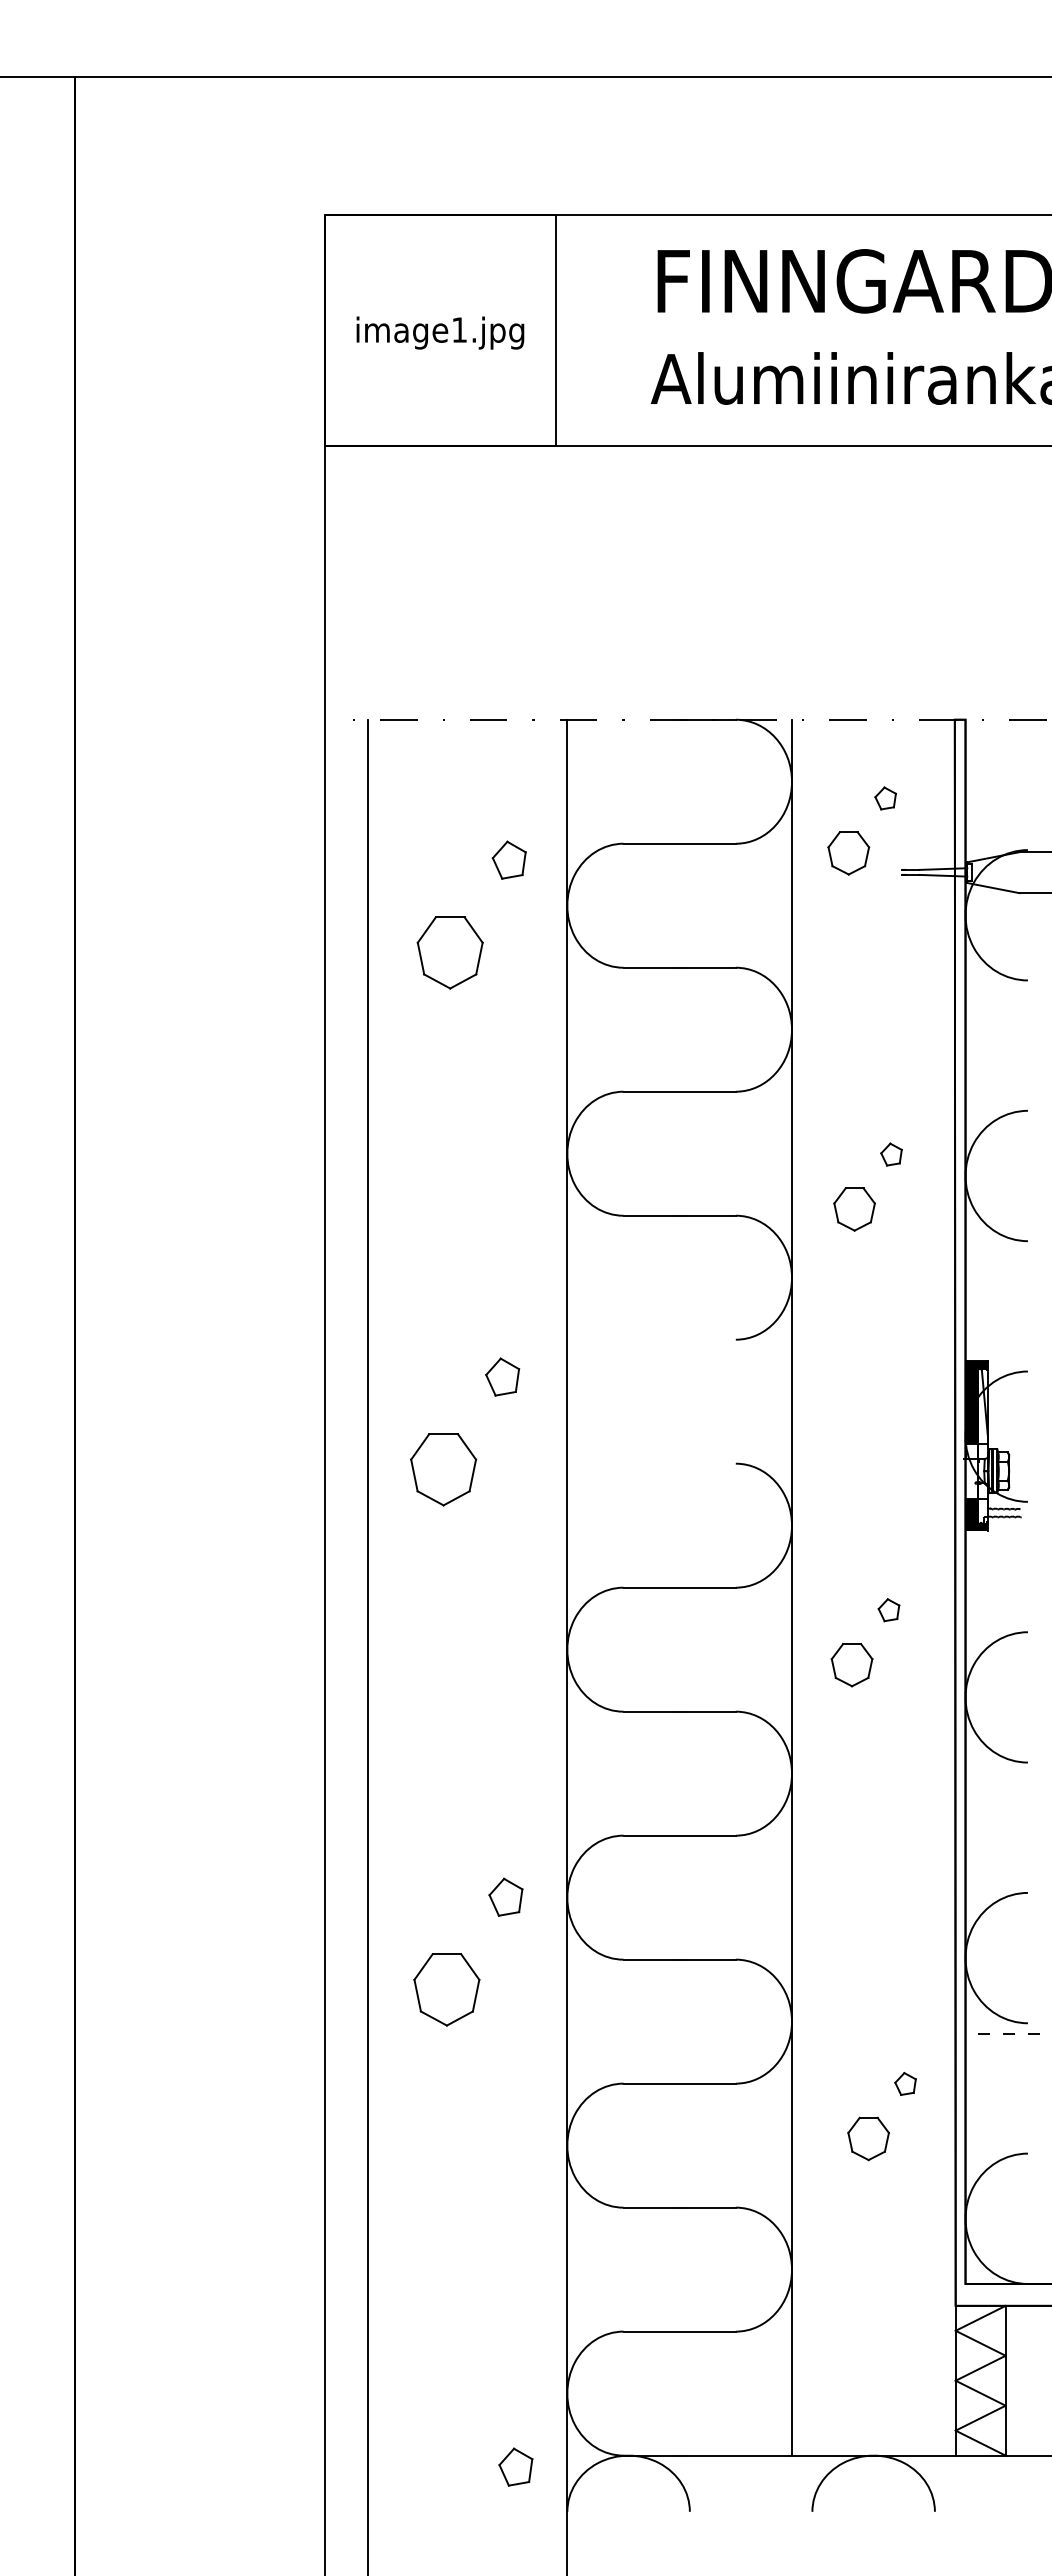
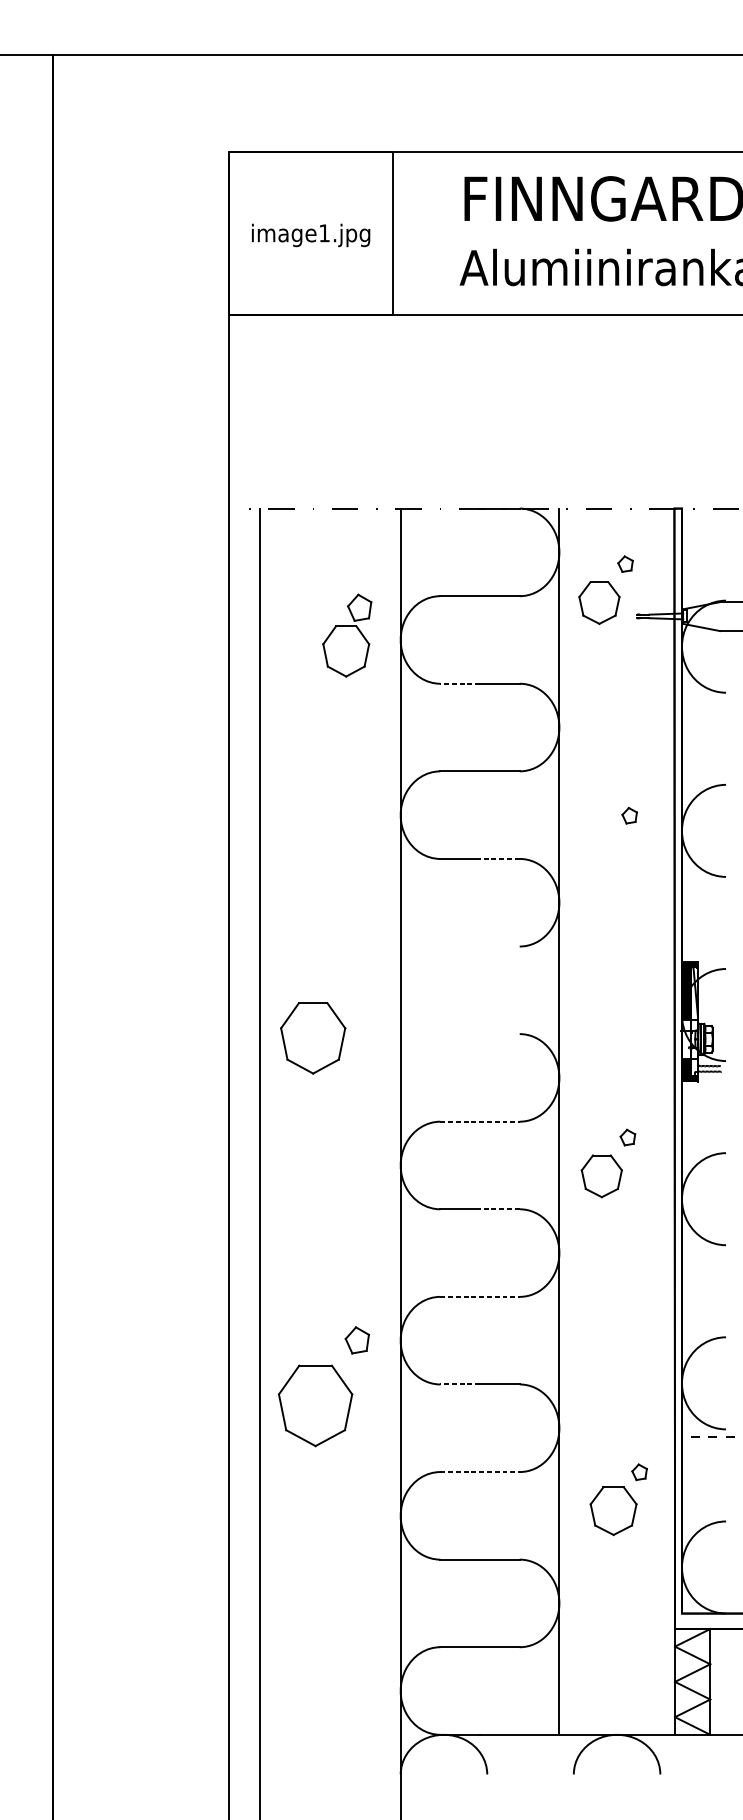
part: (848, 853) -> (599, 603), size x1.4
part: (449, 952) -> (345, 651), moved
line: (651, 967) -> (460, 683), solid -> dashed
part: (854, 1209) -> (603, 854), removed
line: (707, 1215) -> (499, 858), solid -> dashed
part: (502, 1376) -> (354, 972), removed
part: (443, 1469) -> (313, 1038), size x1.4
line: (680, 1587) -> (480, 1121), solid -> dashed
part: (851, 1665) -> (601, 1176), size x1.4
line: (707, 1711) -> (499, 1209), solid -> dashed
line: (680, 1835) -> (480, 1296), solid -> dashed
line: (651, 1959) -> (460, 1384), solid -> dashed
part: (446, 1989) -> (315, 1405), size x1.6
line: (680, 2083) -> (480, 1471), solid -> dashed
part: (868, 2138) -> (613, 1510), size x1.6
part: (515, 2466) -> (364, 1742), removed

